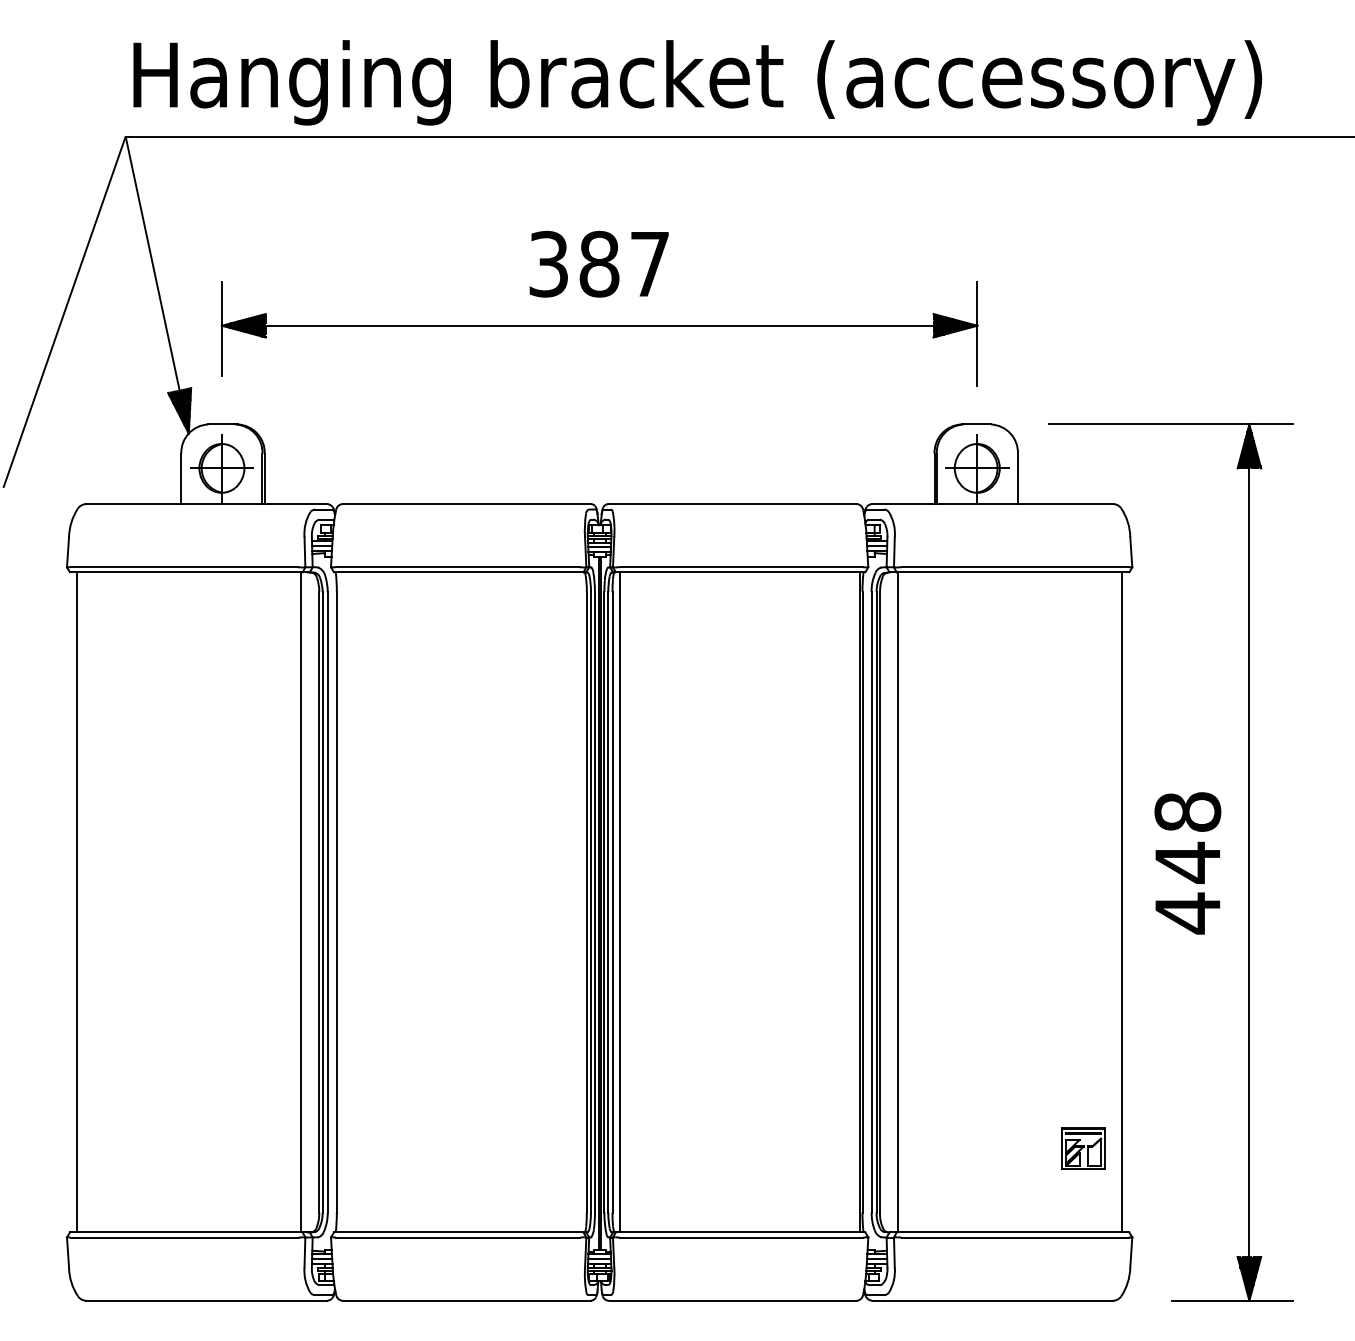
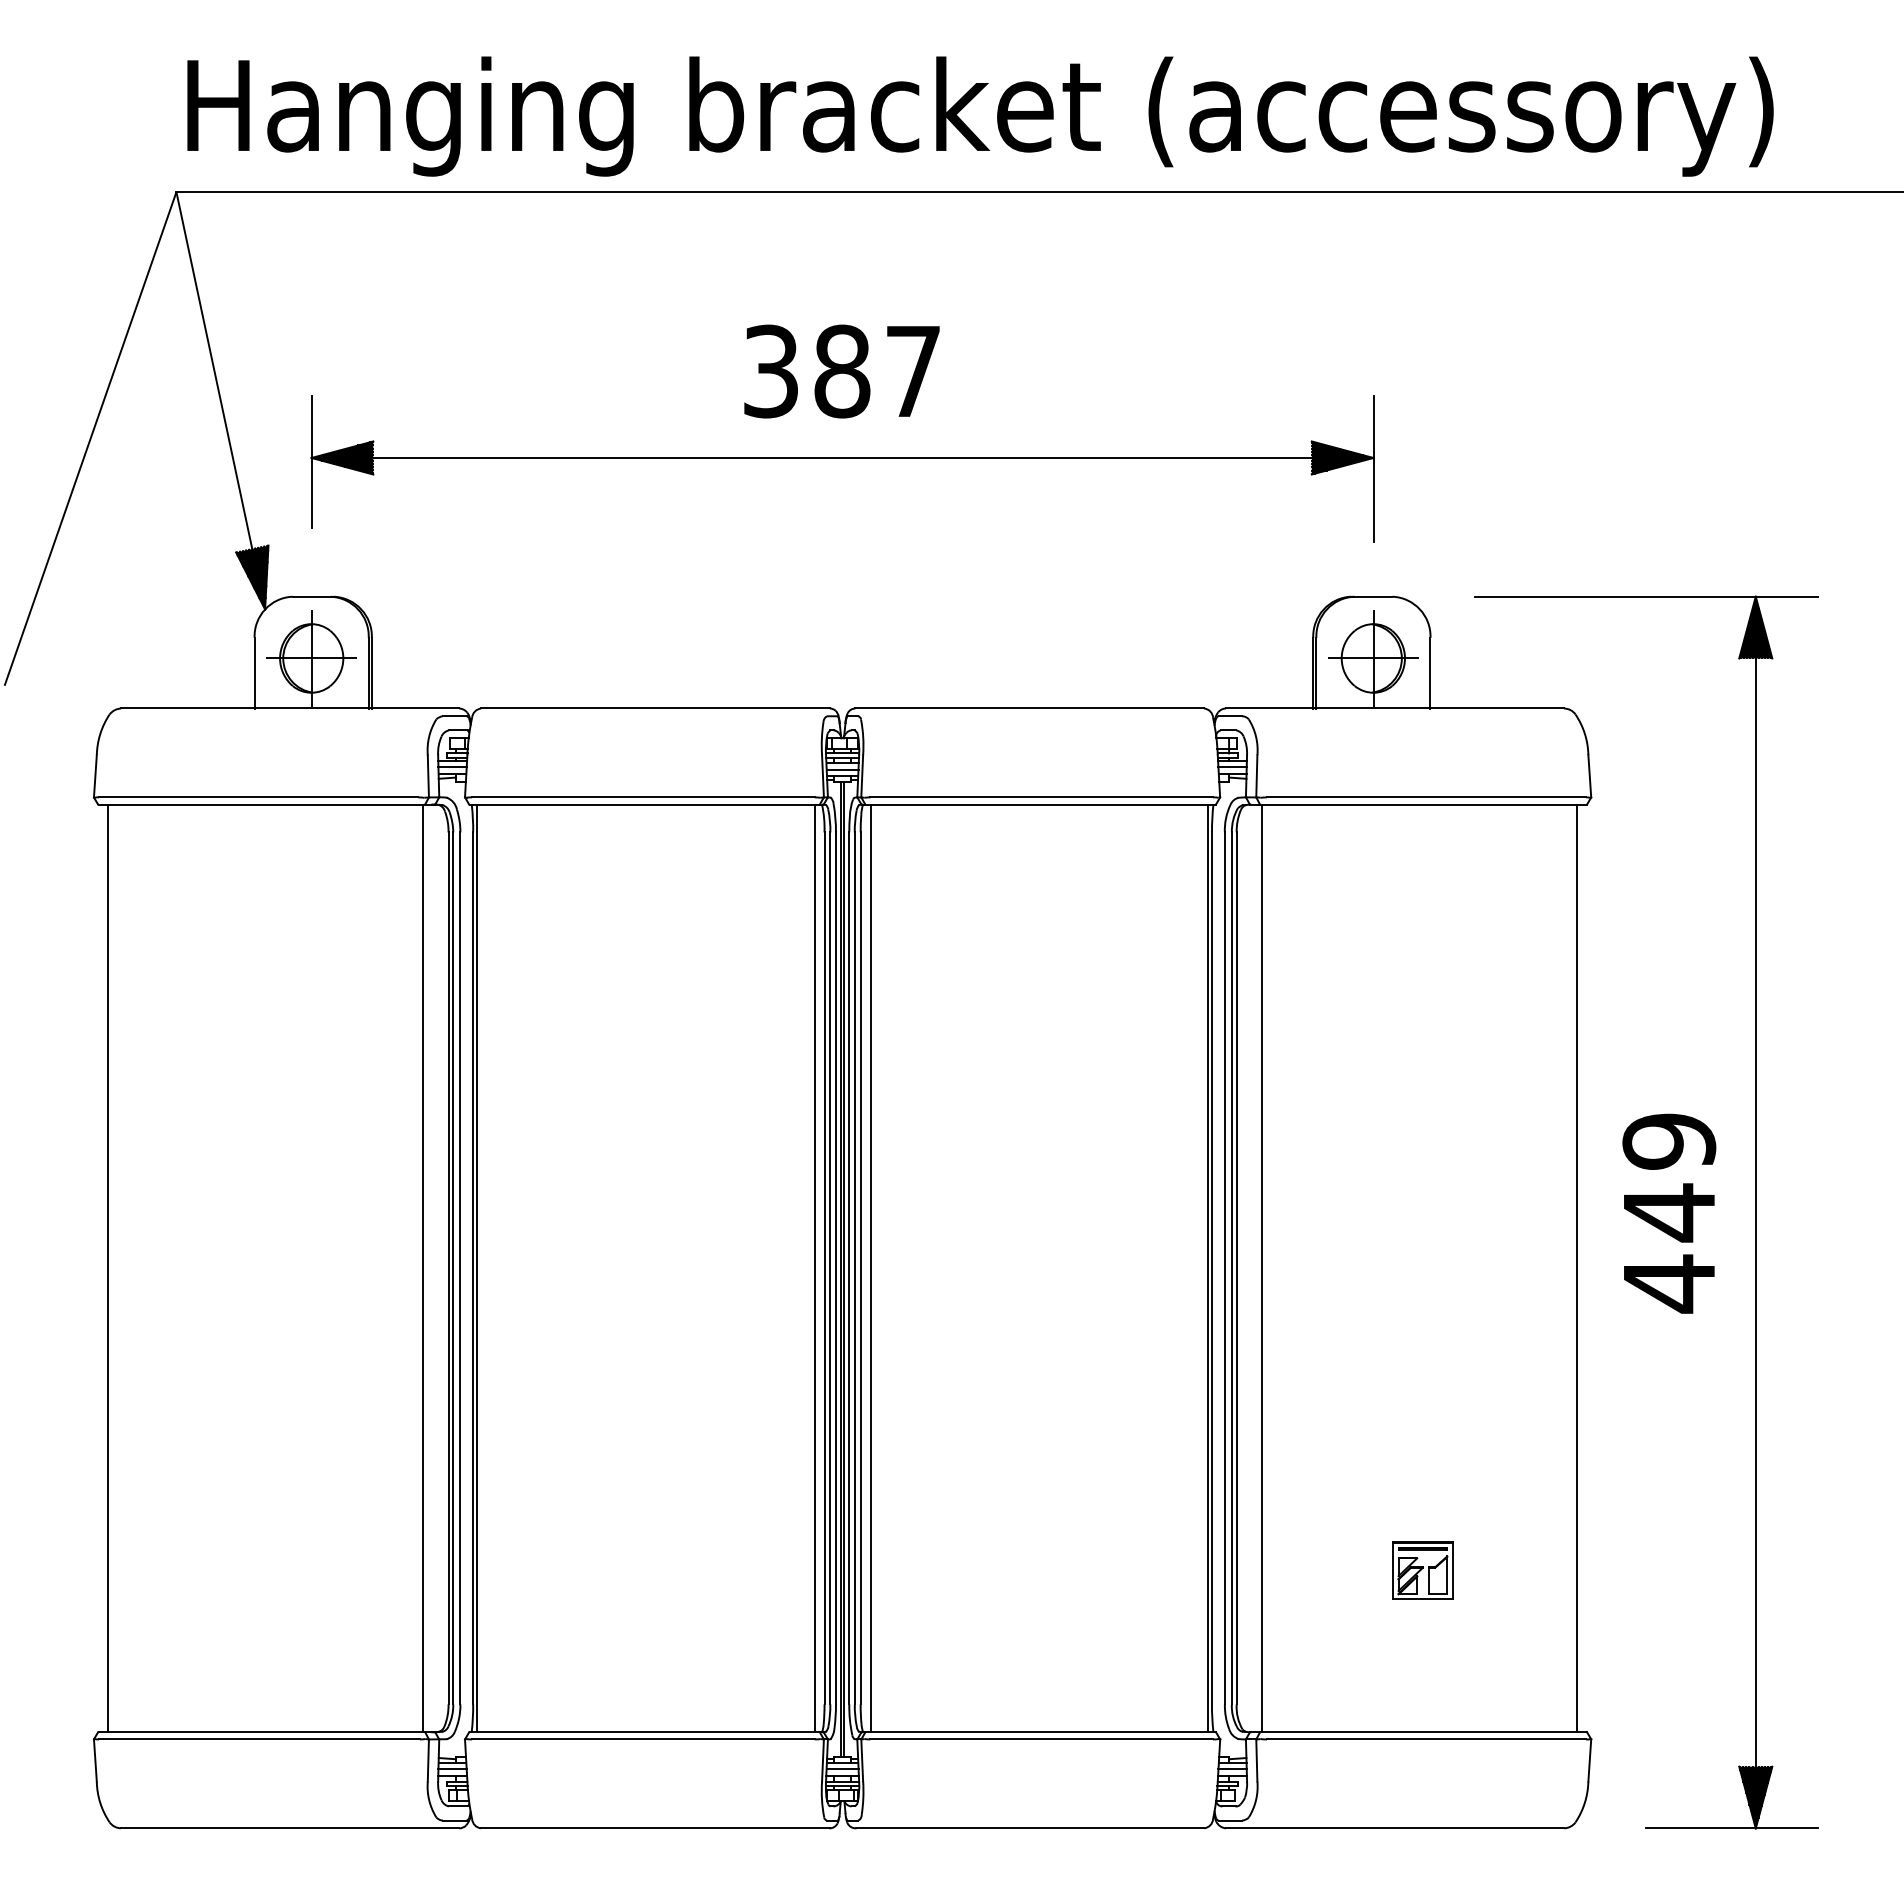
text: (1188, 812) -> (1669, 1141), 448 -> 449
line: (339, 902) -> (477, 1268), added
line: (579, 902) -> (814, 1268), added
part: (1083, 1148) -> (1422, 1570), moved

